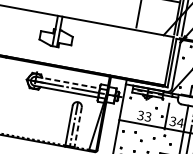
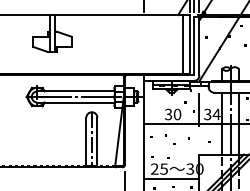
line: (162, 60) -> (182, 44), added
line: (67, 82) -> (75, 91), dashed -> solid
text: (148, 116) -> (177, 114), 33 -> 30
line: (78, 127) -> (97, 142), dashed -> solid

